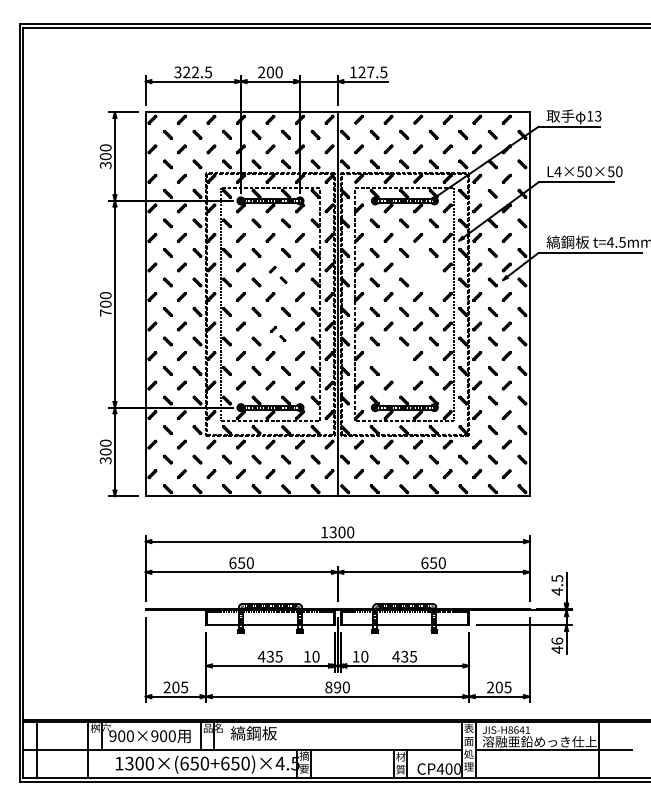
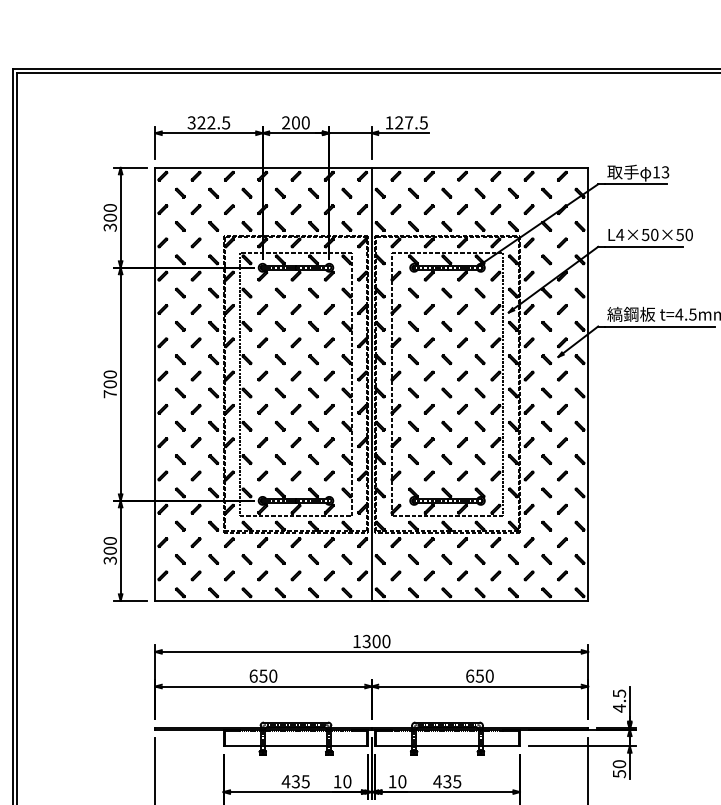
part: (277, 274) -> (303, 350), size x1.43
part: (425, 274) -> (470, 350), added
part: (277, 333) -> (303, 417), size x1.67
part: (396, 363) -> (438, 451), added
text: (557, 645) -> (619, 769), 46 -> 50

